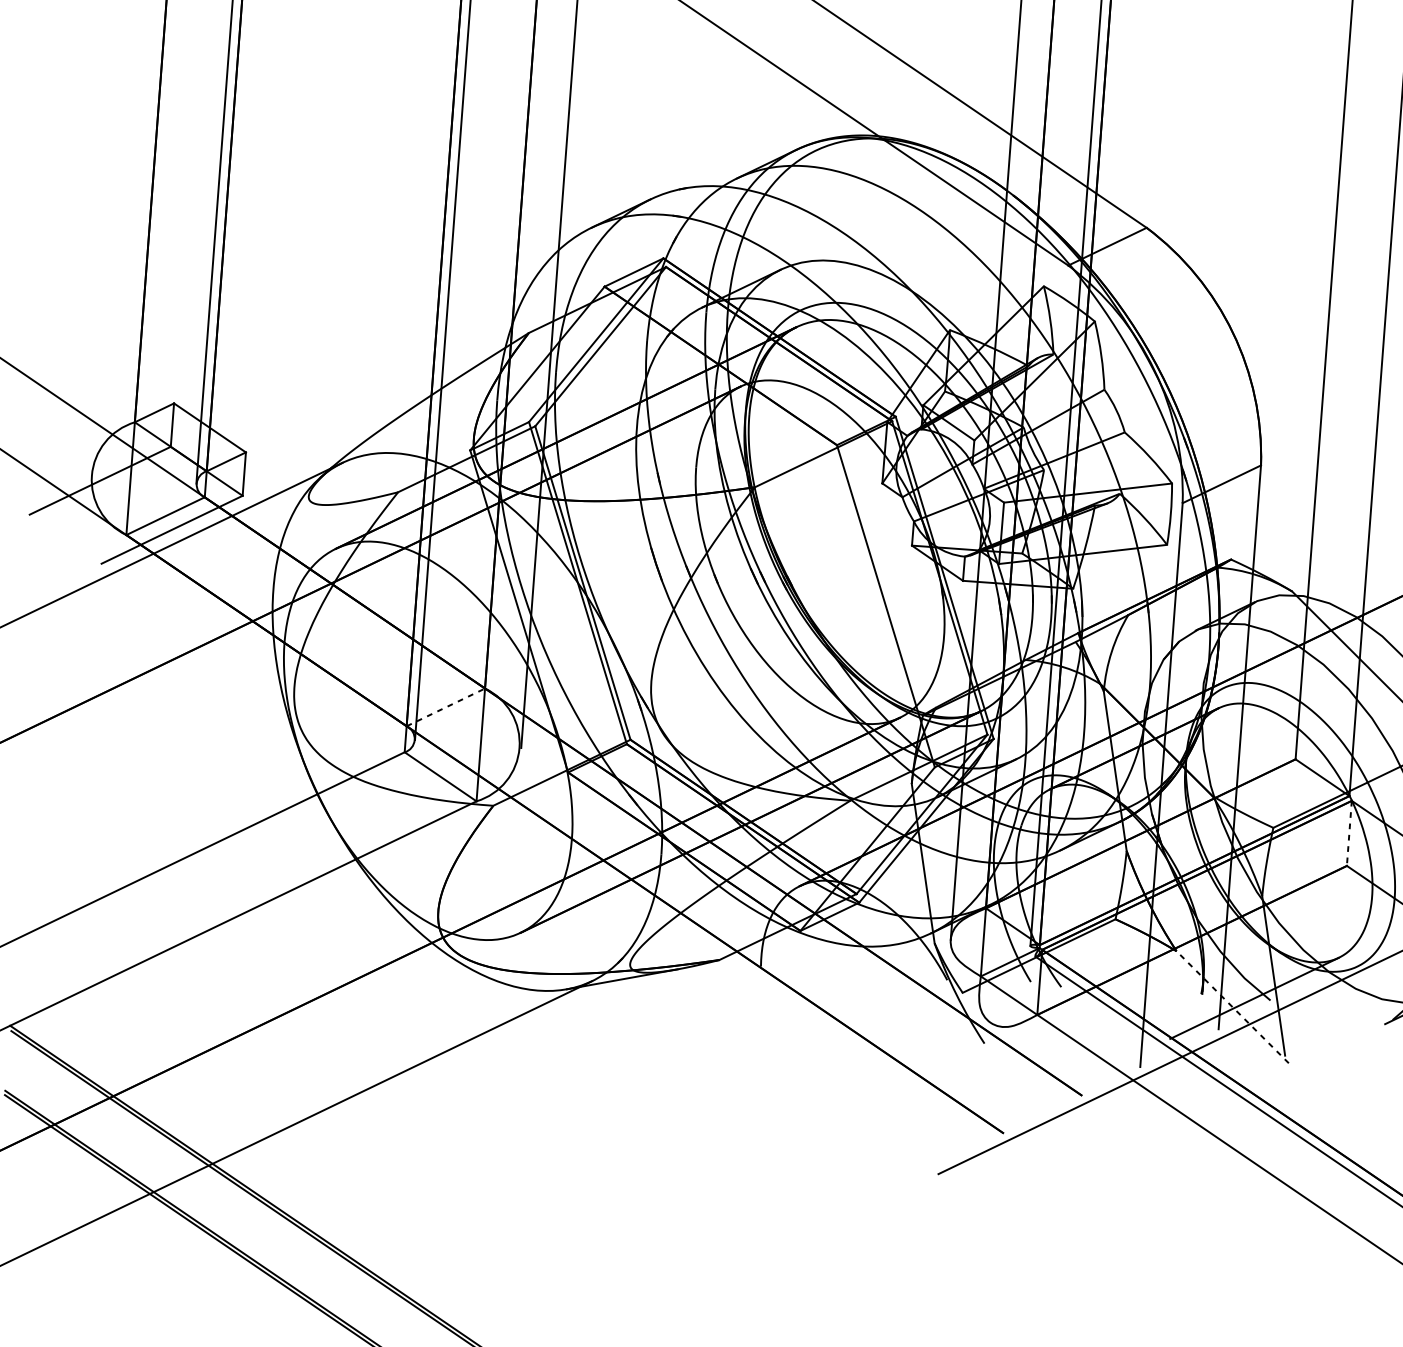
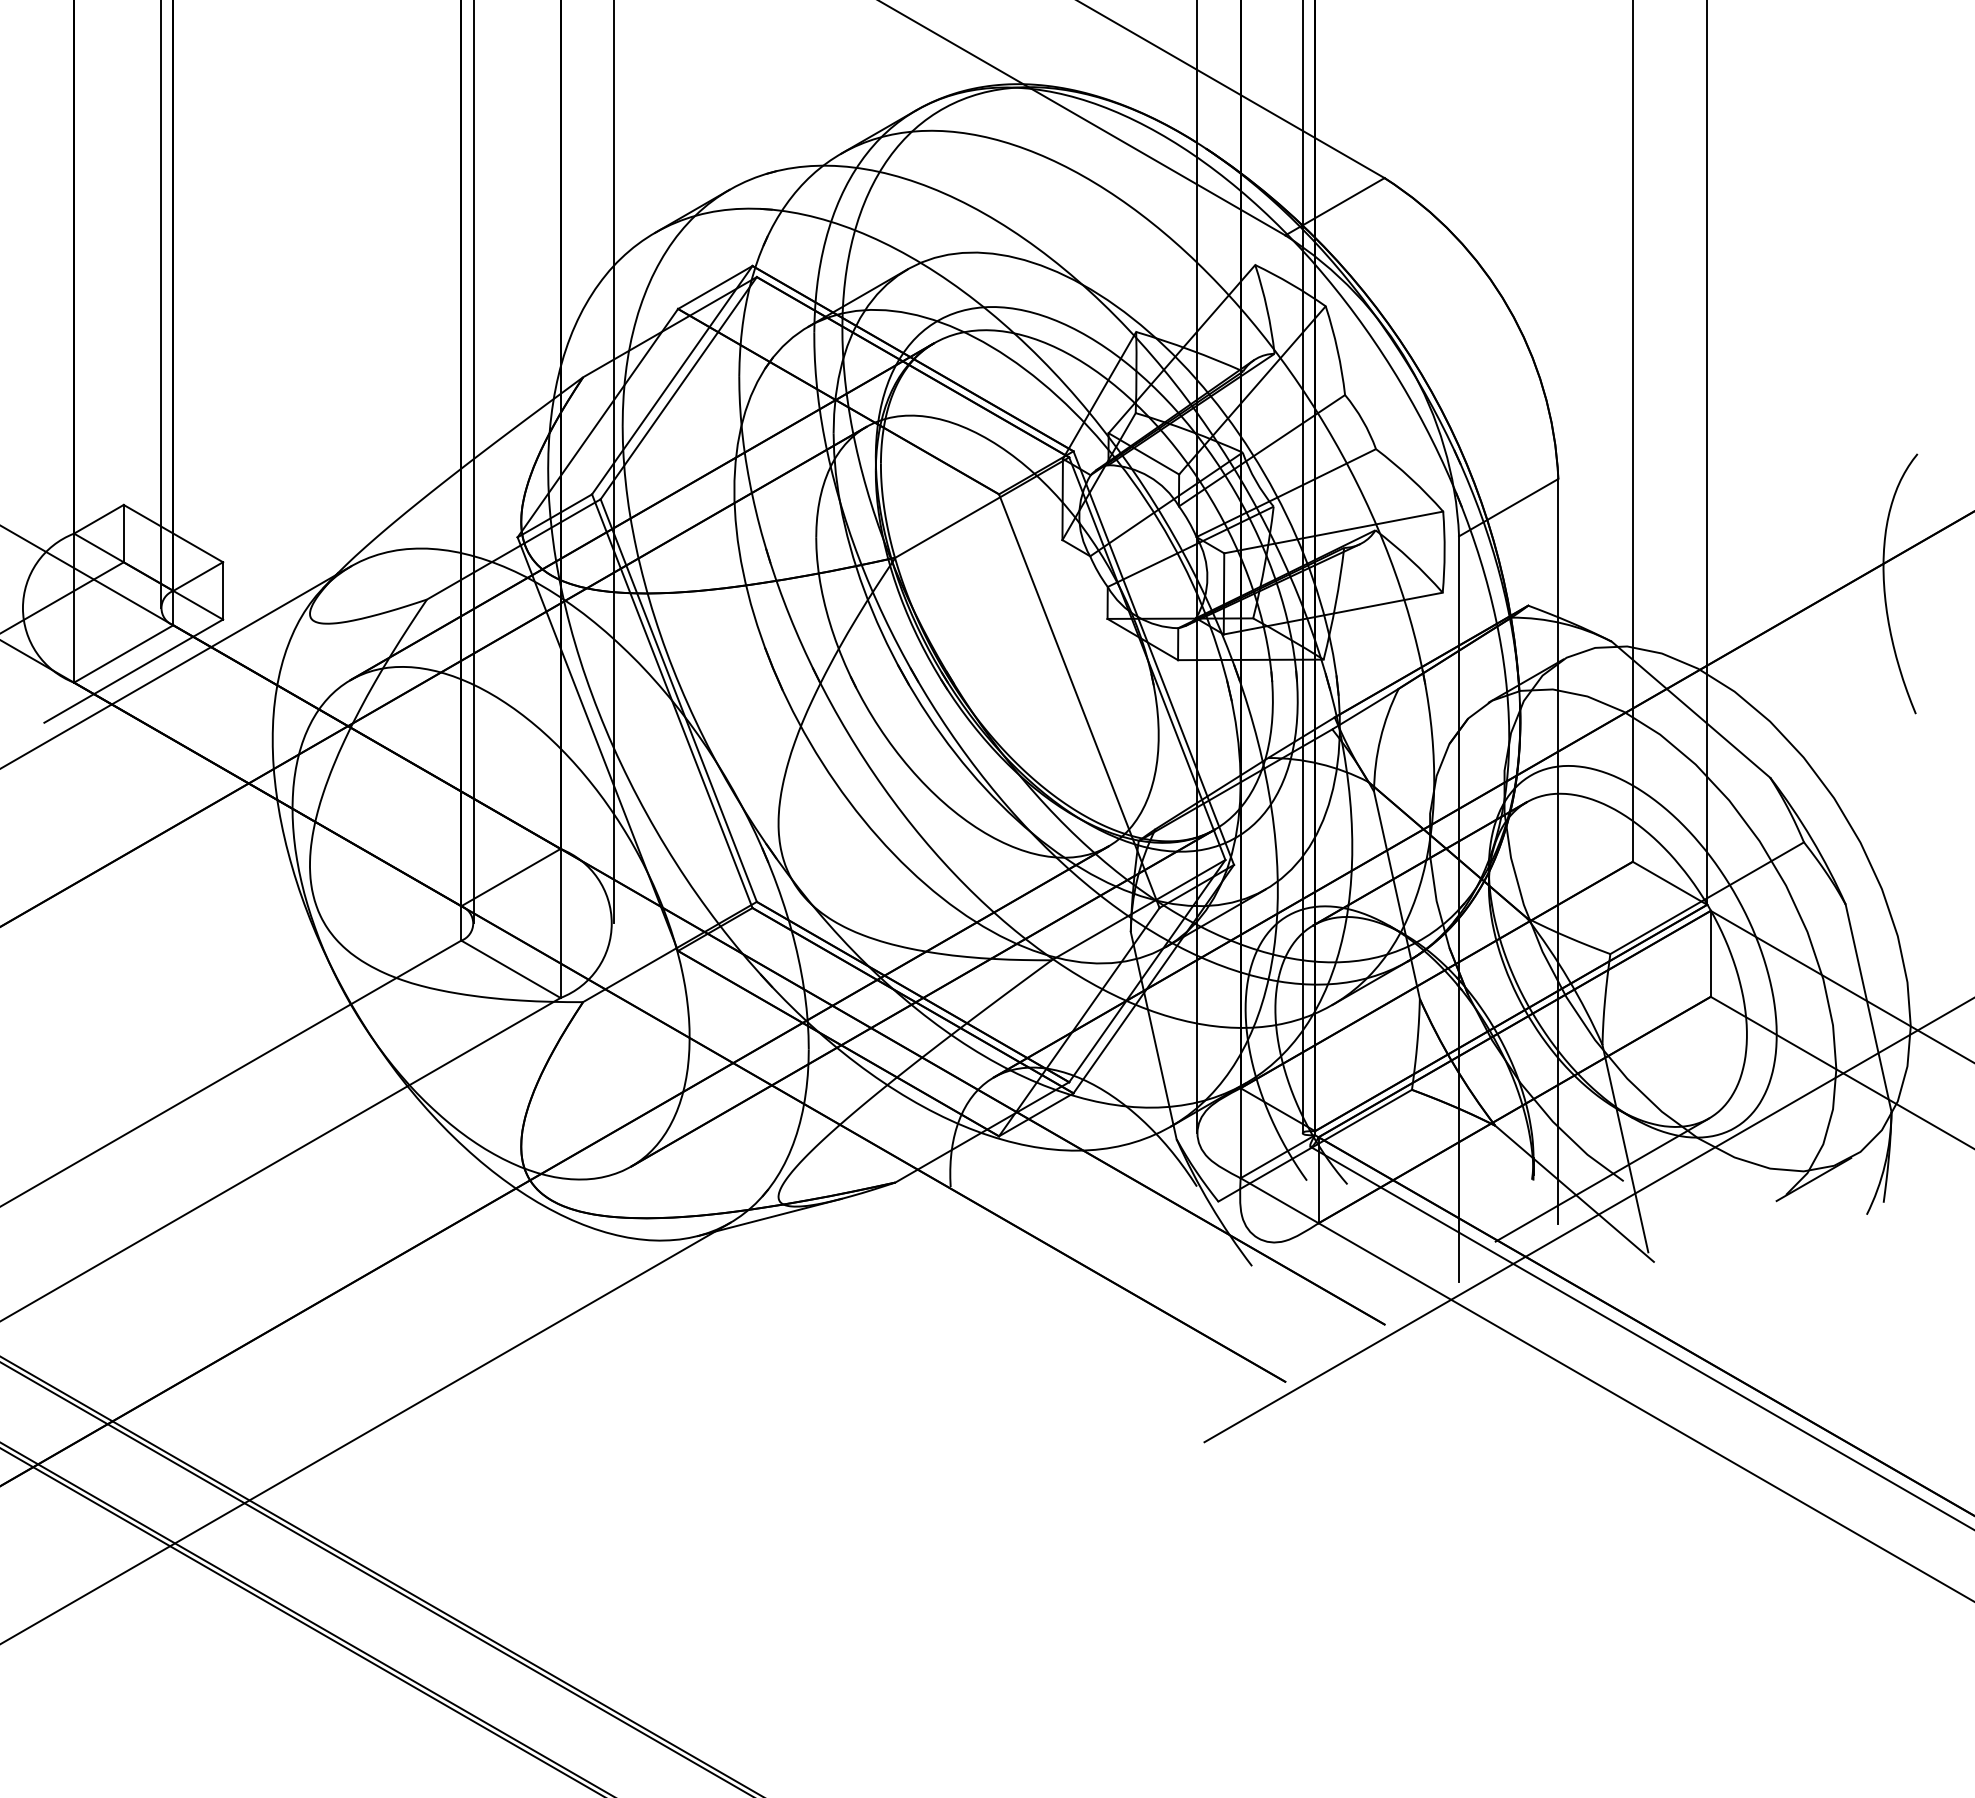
line: (446, 707) -> (511, 877), dashed -> solid
line: (1349, 833) -> (1710, 953), dashed -> solid
line: (1232, 1006) -> (1574, 1193), dashed -> solid

